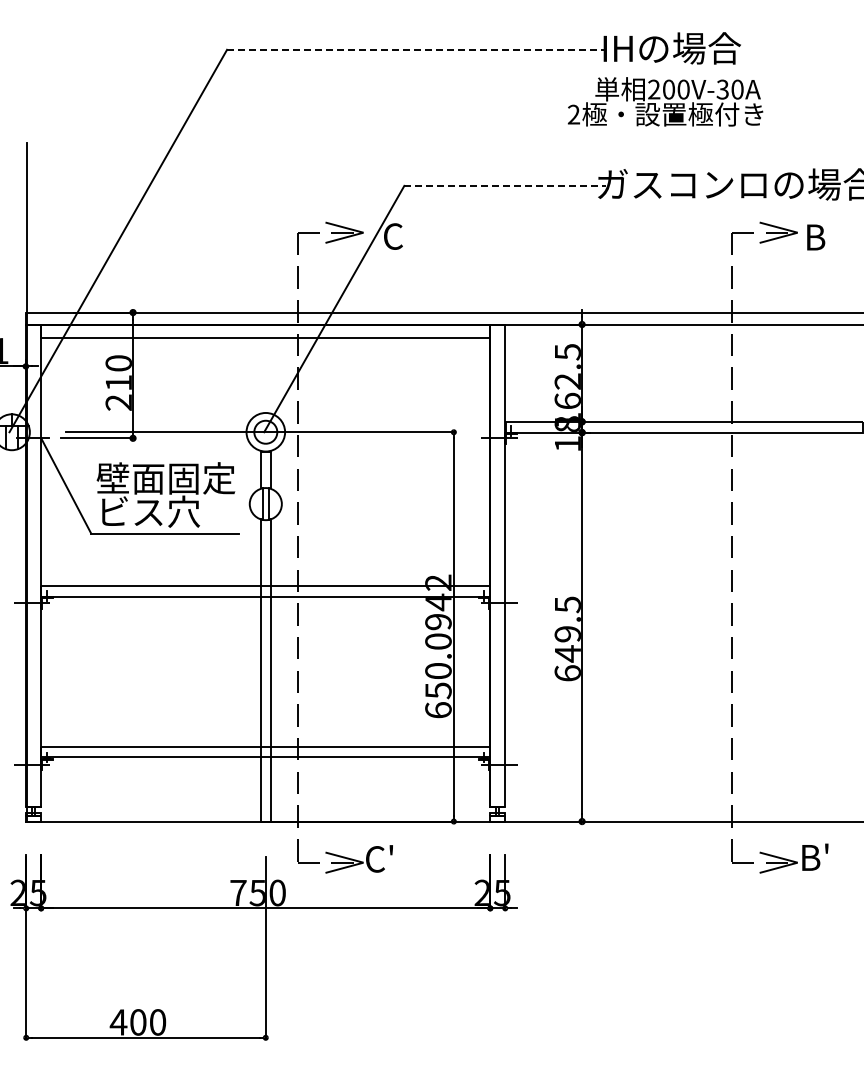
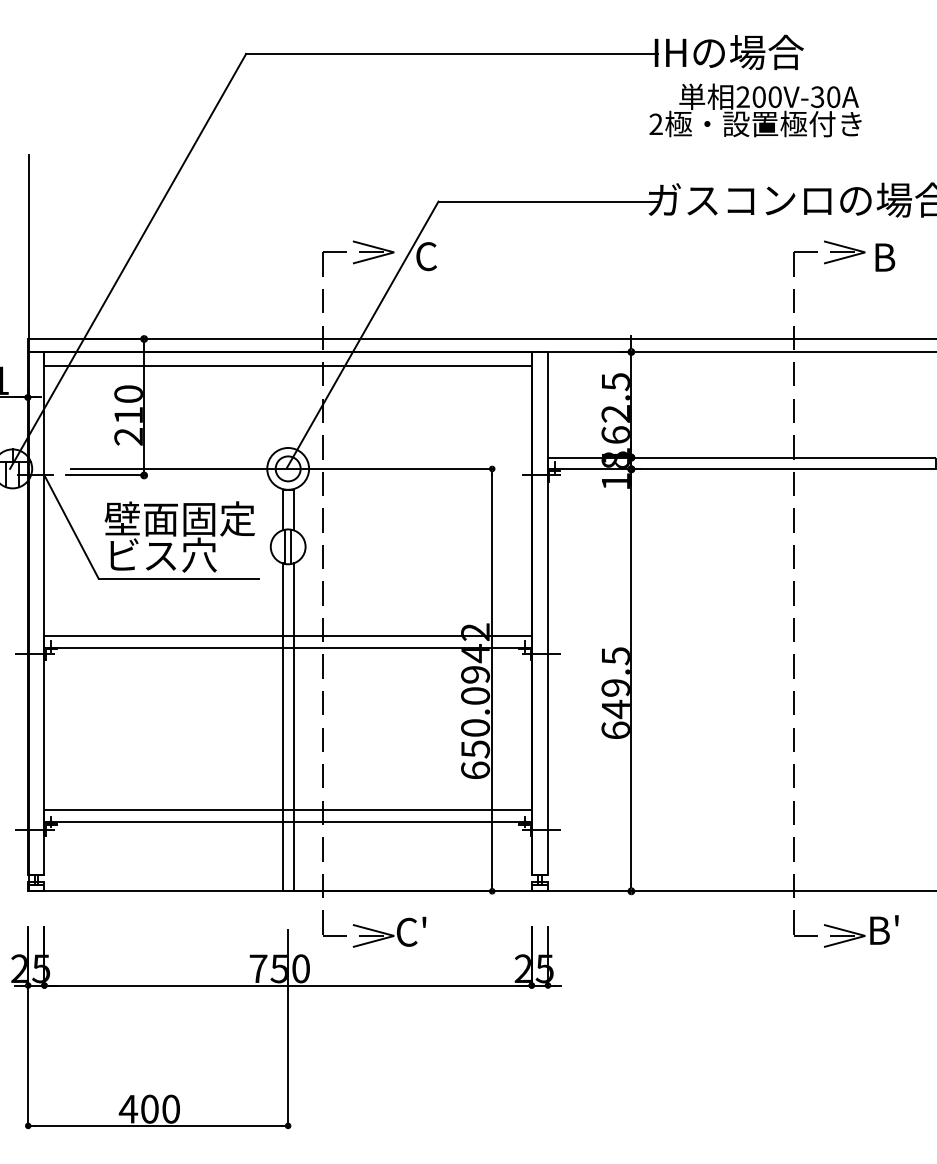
line: (416, 49) -> (451, 53), dashed -> solid
text: (665, 101) -> (755, 110), moved
line: (505, 185) -> (548, 201), dashed -> solid

